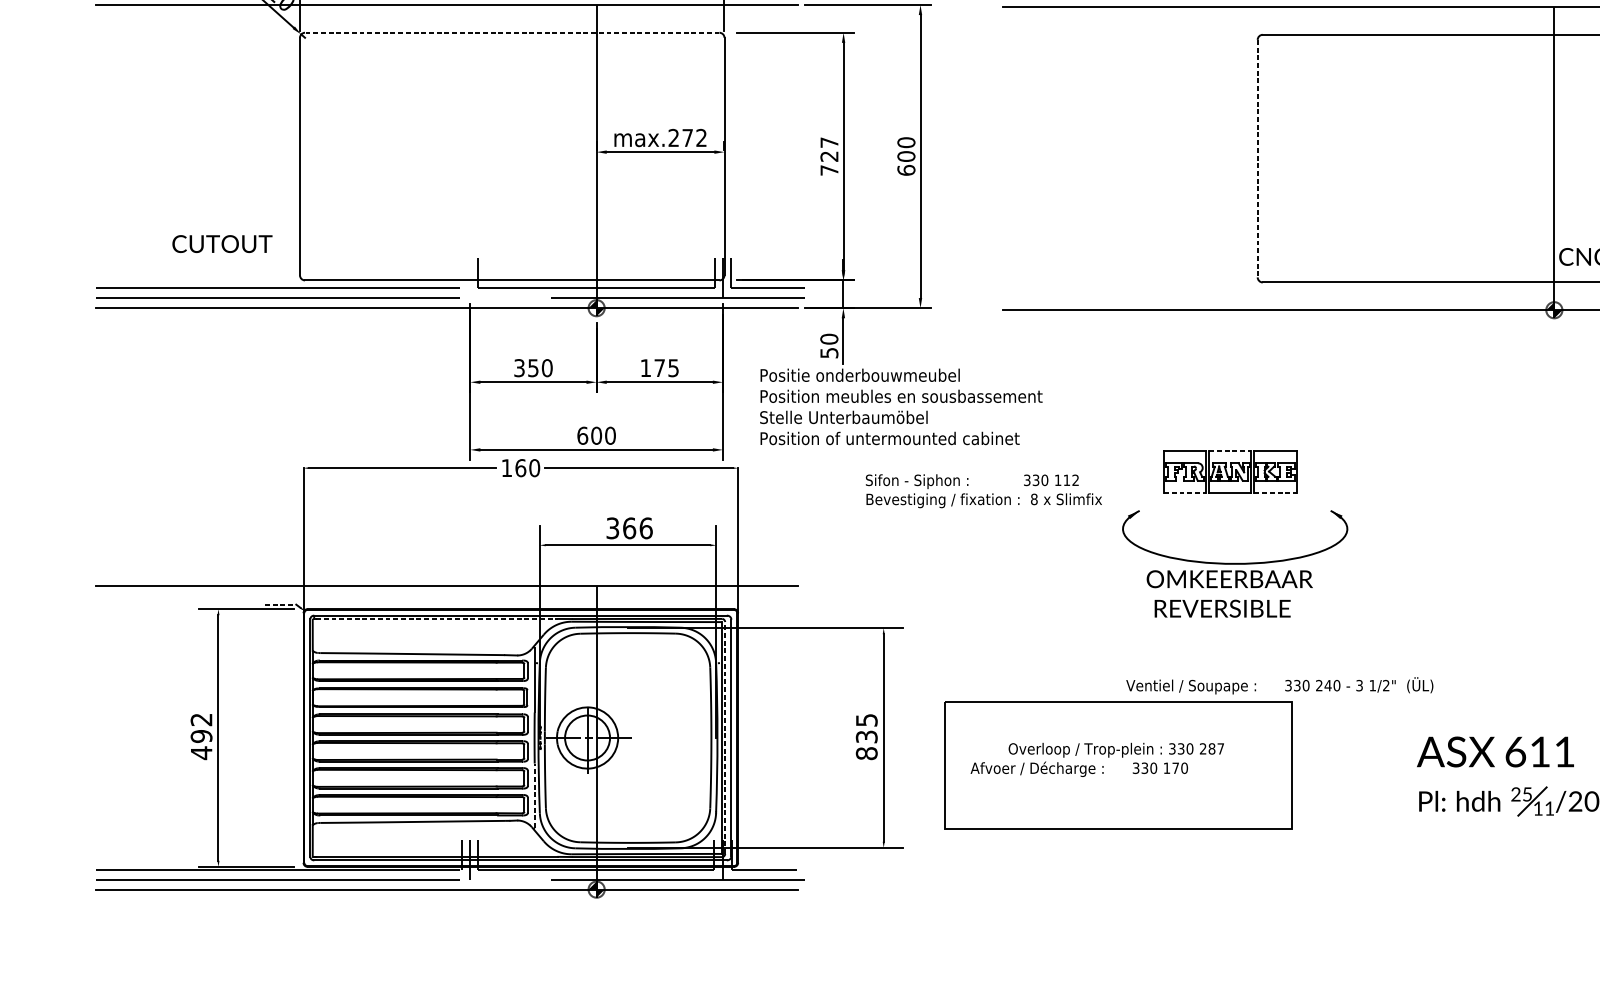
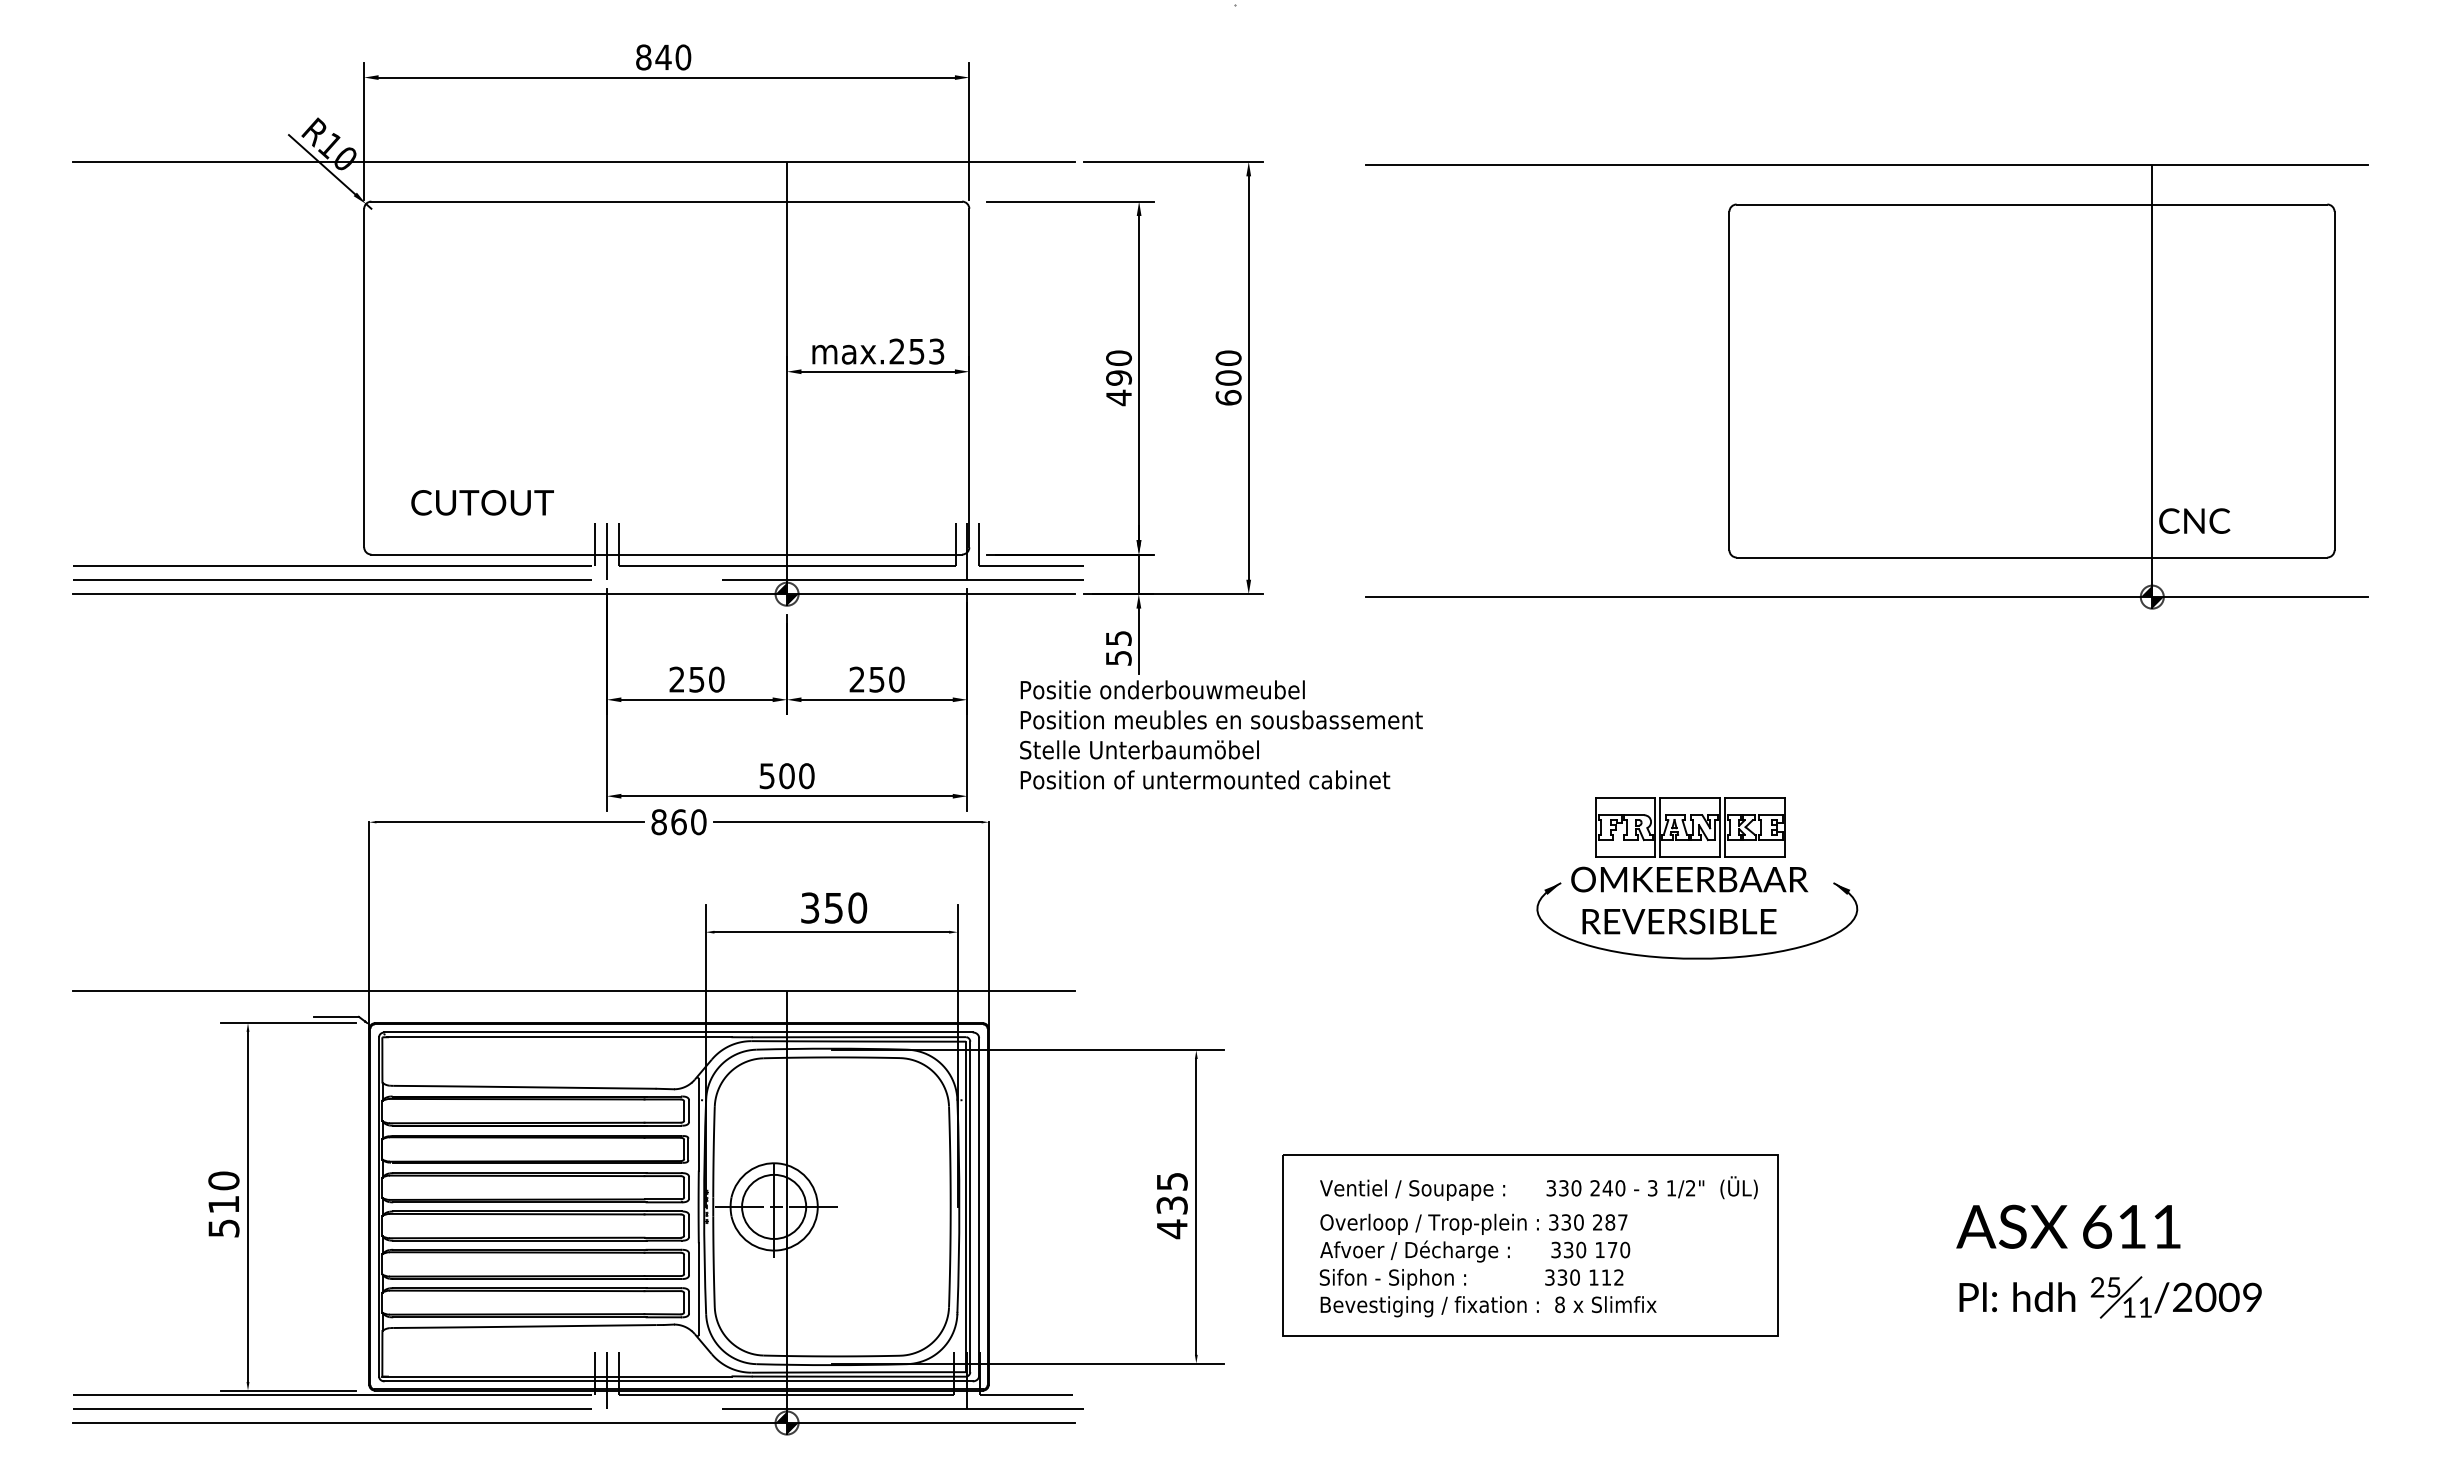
line: (512, 32) -> (666, 201), dashed -> solid
text: (694, 137) -> (926, 351), max.272 -> max.253
text: (829, 156) -> (1118, 378), 727 -> 490
line: (1257, 158) -> (1729, 381), dashed -> solid
text: (222, 243) -> (482, 502), moved
line: (462, 273) -> (595, 544), added
line: (469, 278) -> (606, 551), added
text: (829, 339) -> (1118, 638), 50 -> 55
text: (519, 368) -> (676, 679), 350 -> 250
text: (659, 368) -> (876, 679), 175 -> 250
text: (582, 436) -> (767, 776), 600 -> 500
line: (1230, 450) -> (1690, 797), dashed -> solid
text: (506, 468) -> (658, 822), 160 -> 860
text: (983, 491) -> (1487, 1293), moved
line: (1184, 492) -> (1625, 857), dashed -> solid
line: (1275, 492) -> (1755, 857), dashed -> solid
text: (637, 527) -> (845, 907), 366 -> 350
text: (1229, 593) -> (1689, 900), moved
line: (281, 604) -> (337, 1016), dashed -> solid
line: (436, 619) -> (559, 1037), dashed -> solid
text: (1279, 685) -> (1538, 1188), moved
text: (201, 736) -> (223, 1204), 492 -> 510
line: (725, 737) -> (970, 1206), dashed -> solid
text: (1116, 749) -> (1473, 1223), moved
text: (866, 753) -> (1171, 1229), 835 -> 435
line: (534, 795) -> (698, 1289), dashed -> solid

